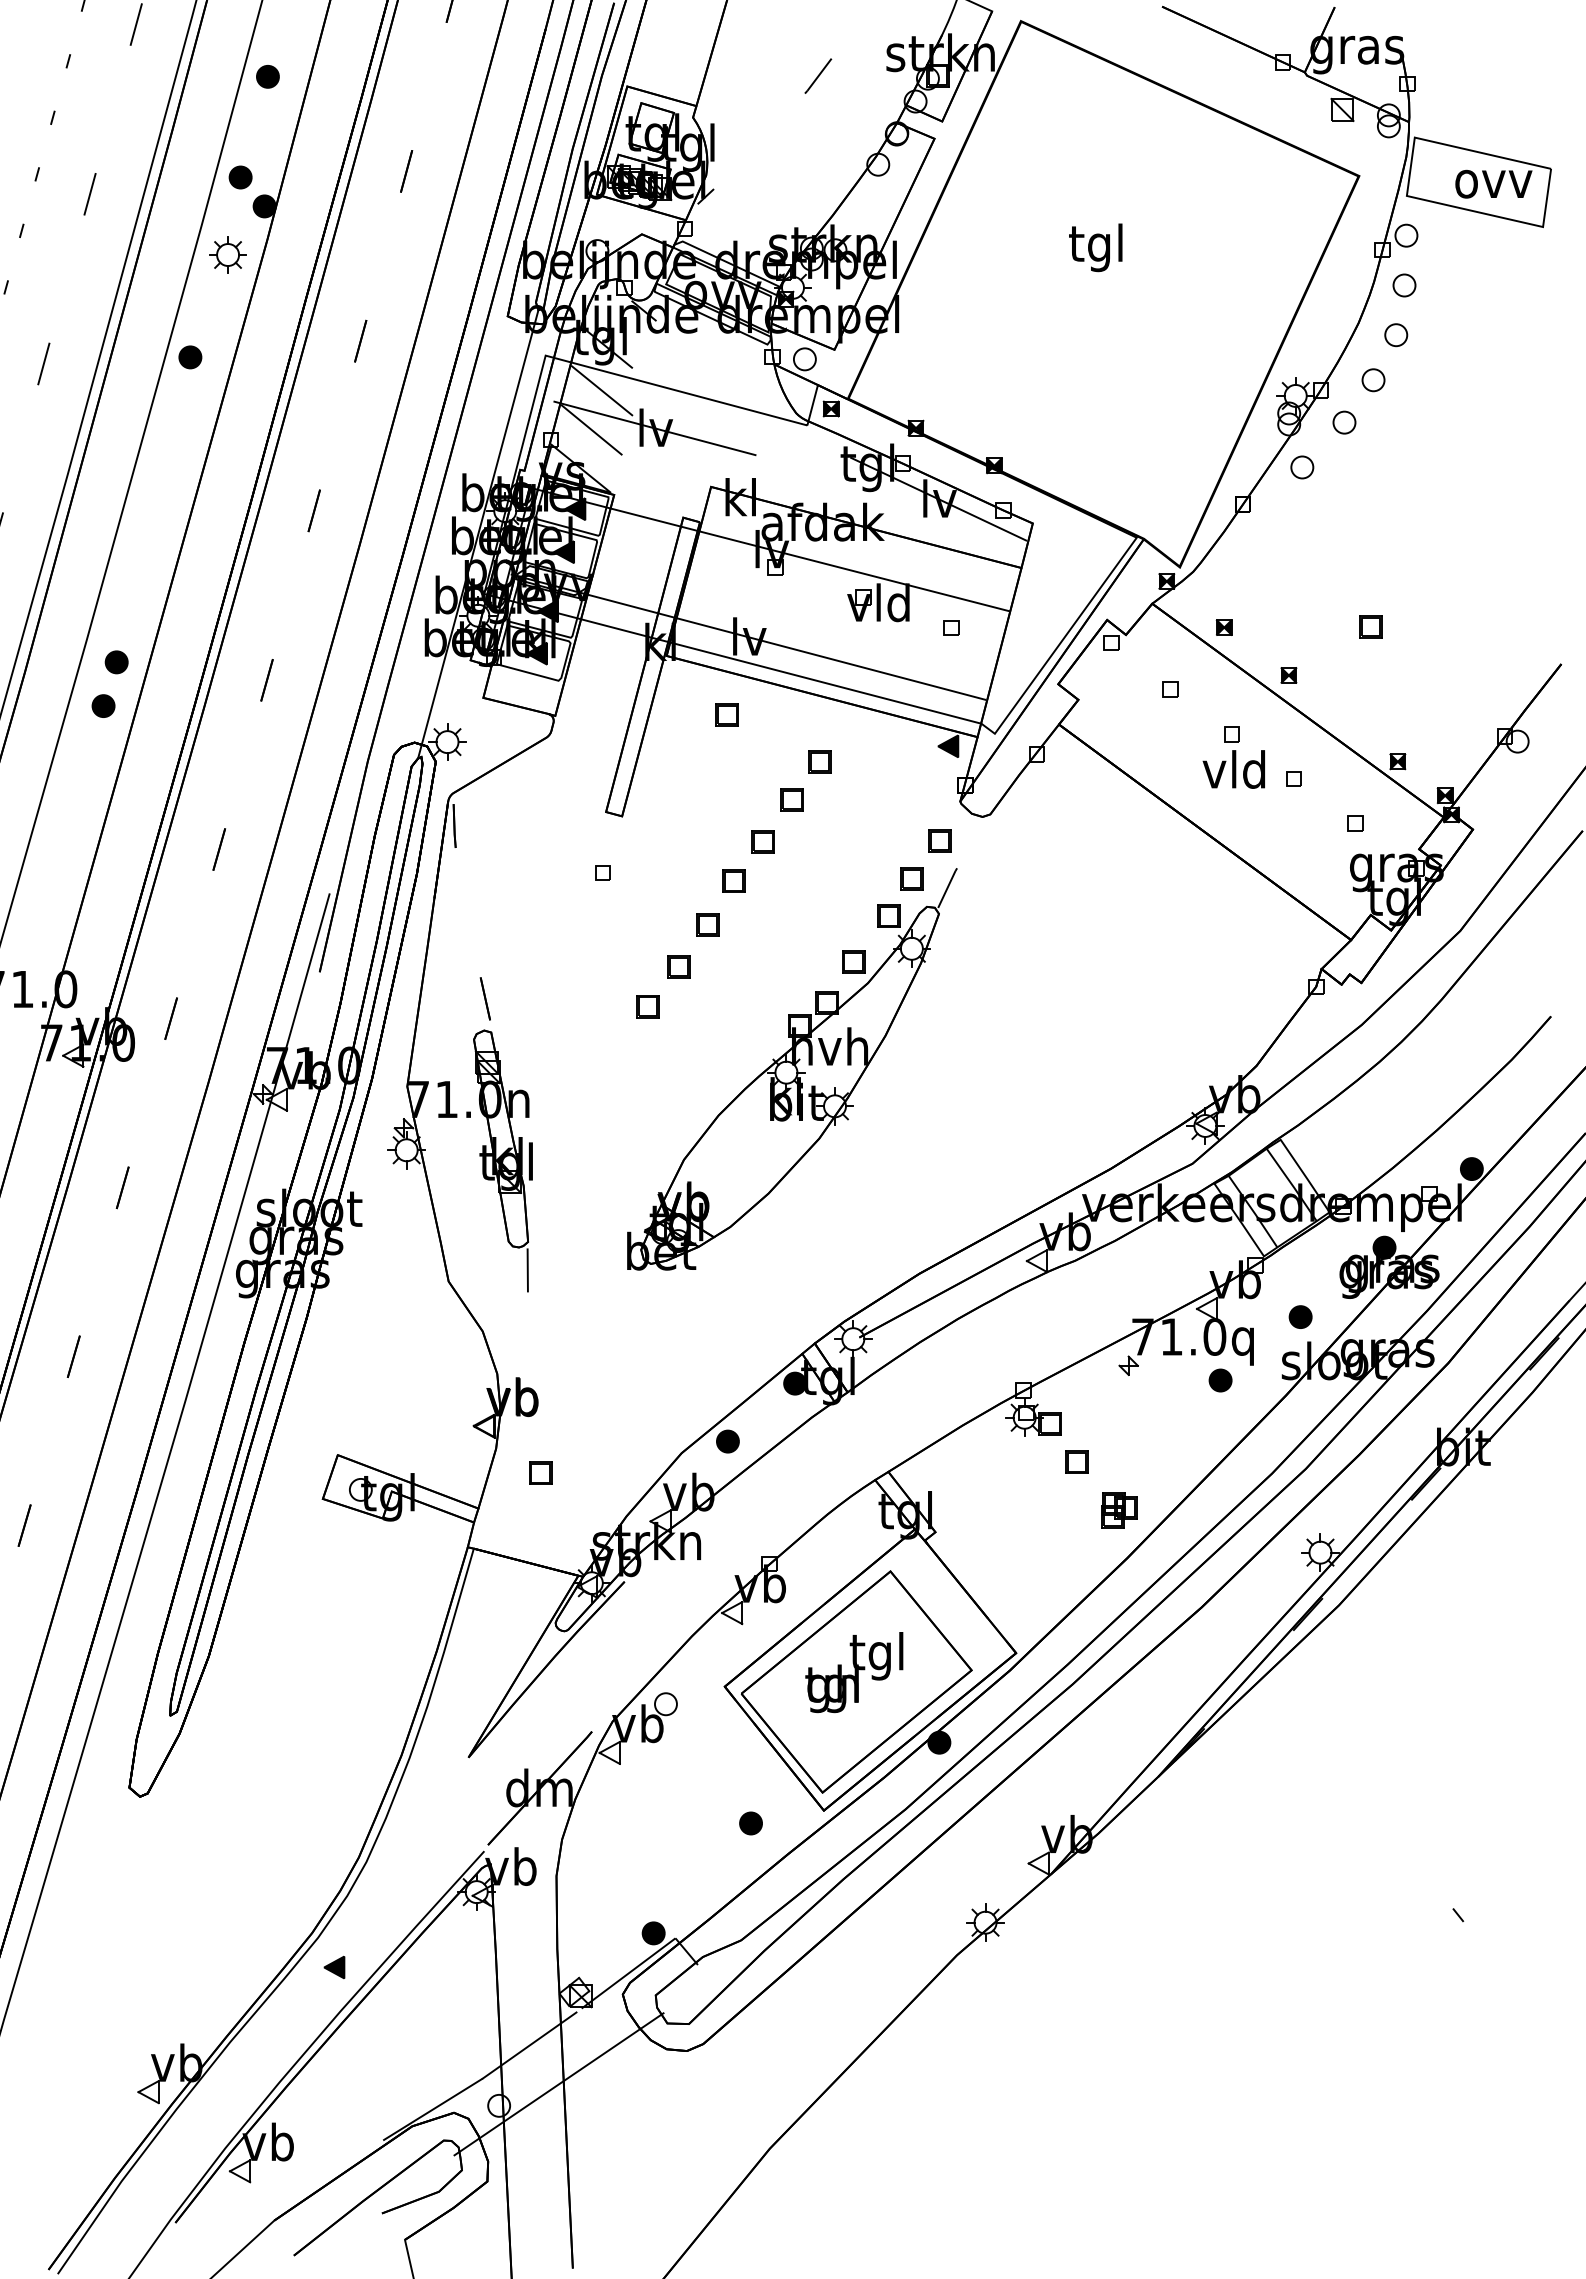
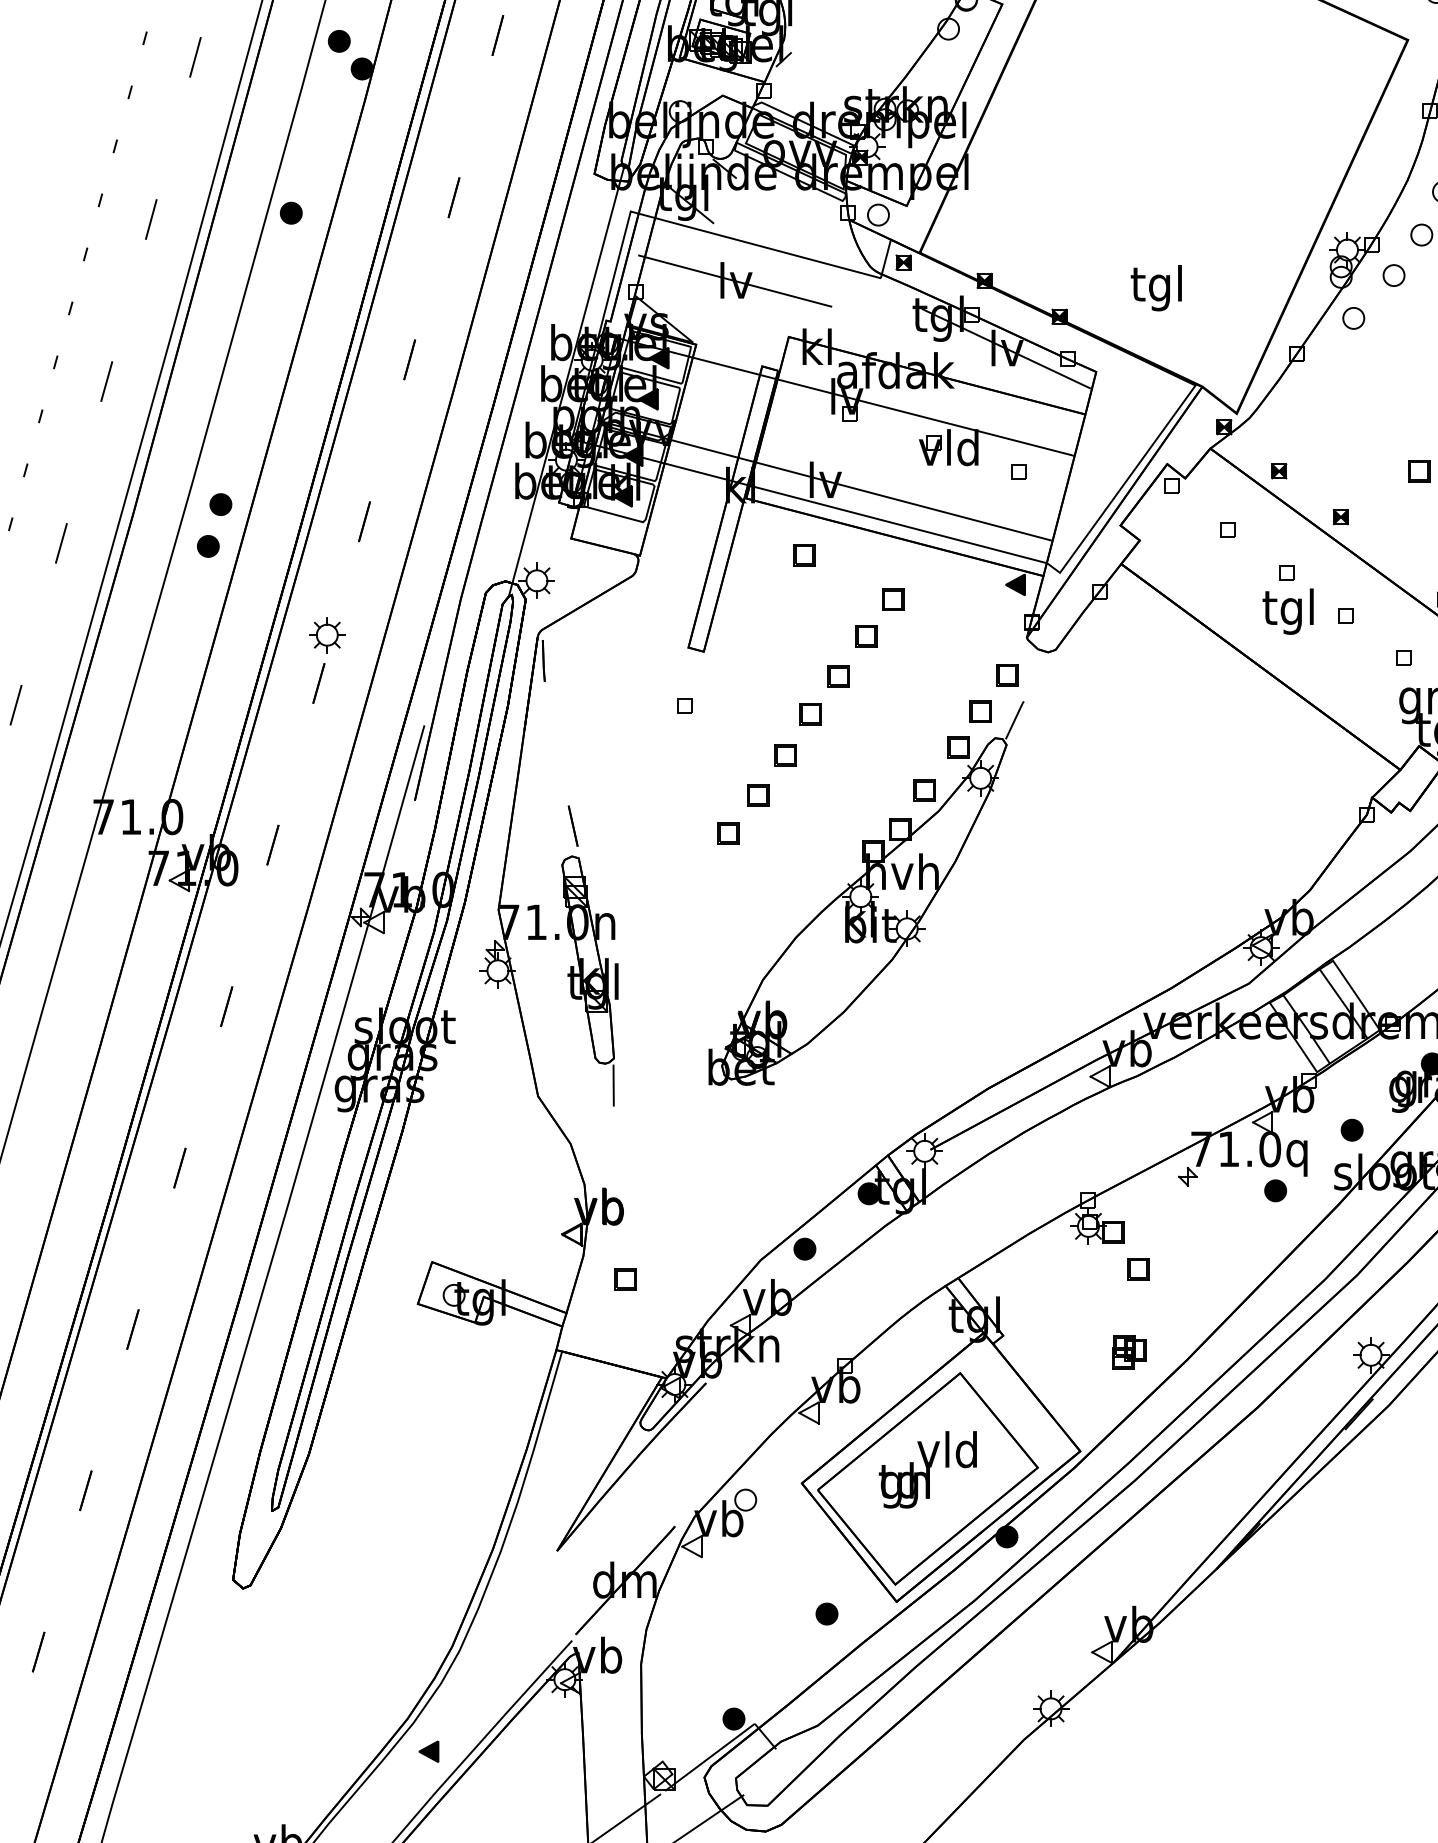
text: (1095, 247) -> (1156, 287), moved
part: (227, 254) -> (326, 634), moved
line: (601, 390) -> (684, 244), removed
line: (591, 429) -> (674, 282), removed
text: (1233, 774) -> (1287, 611), vld -> tgl
part: (1119, 1510) -> (1129, 1352), moved
text: (876, 1656) -> (946, 1454), tgl -> vld

